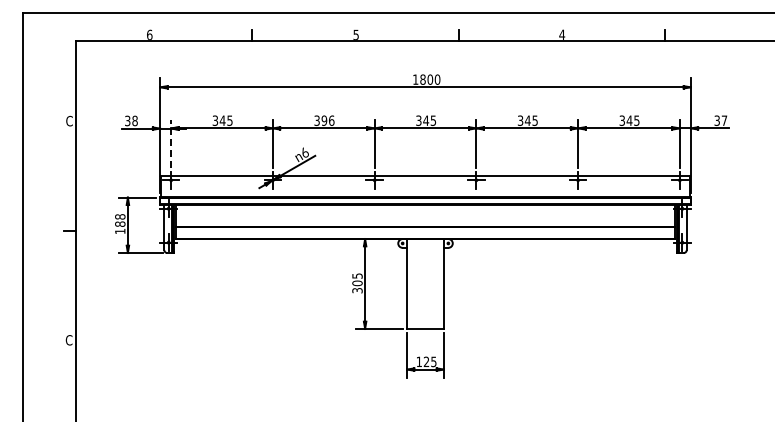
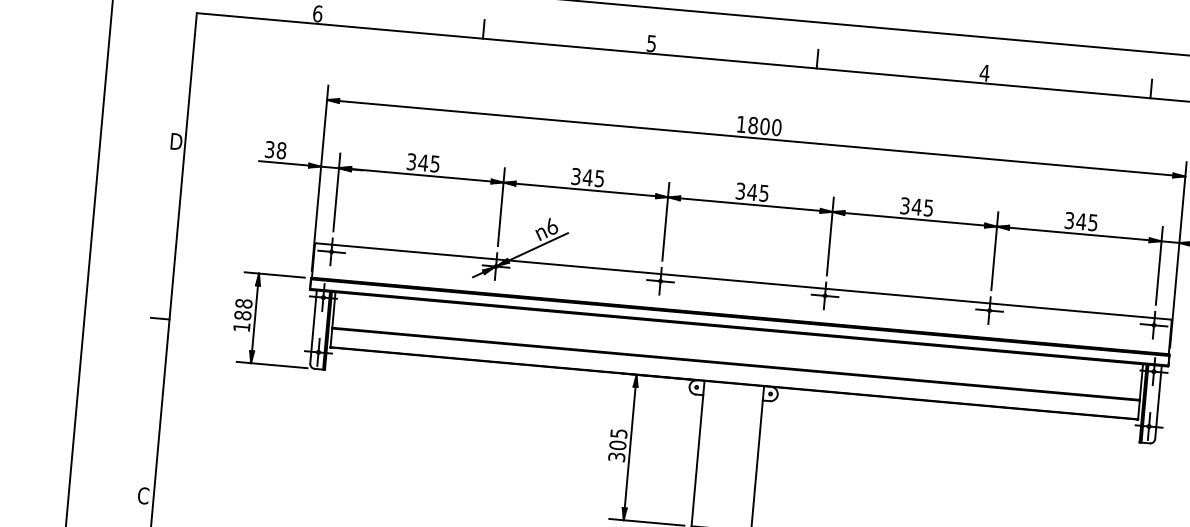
text: (69, 120) -> (175, 140), C -> D
text: (327, 120) -> (592, 177), 396 -> 345
line: (171, 143) -> (337, 192), dashed -> solid

